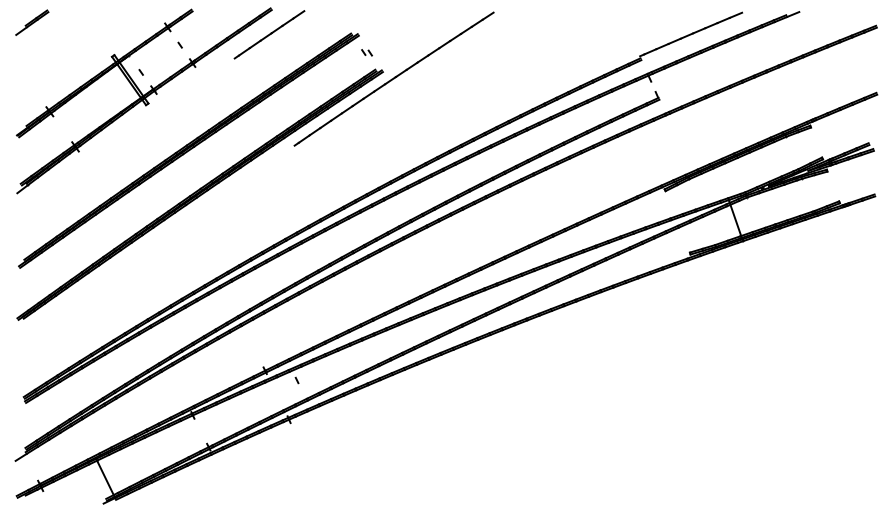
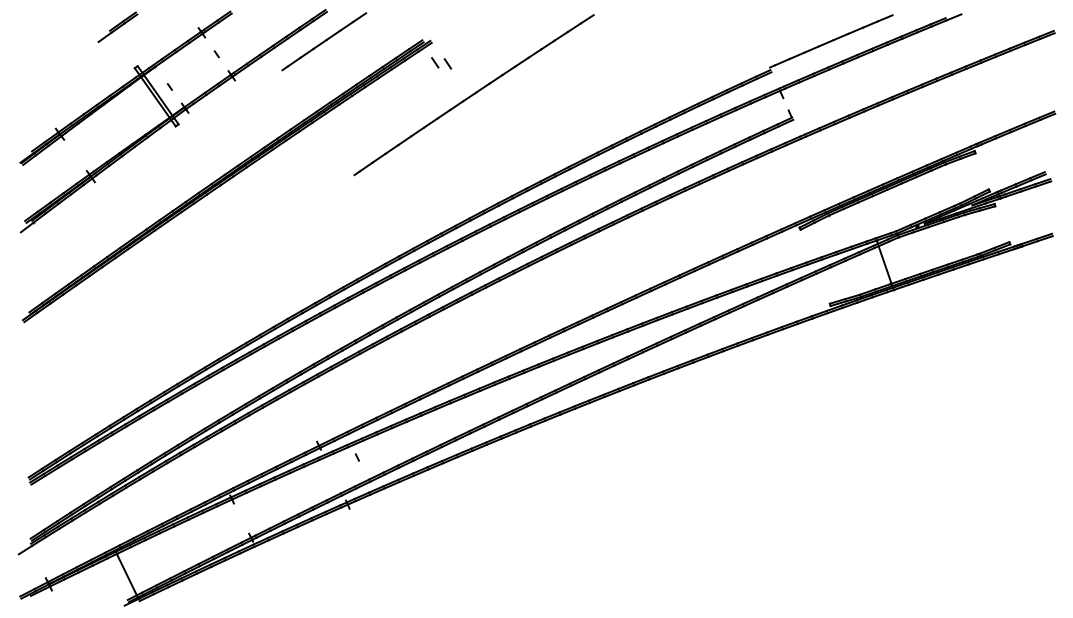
part: (31, 22) -> (117, 26), moved
part: (367, 52) -> (441, 63), size x1.6
part: (199, 194) -> (240, 233), removed

